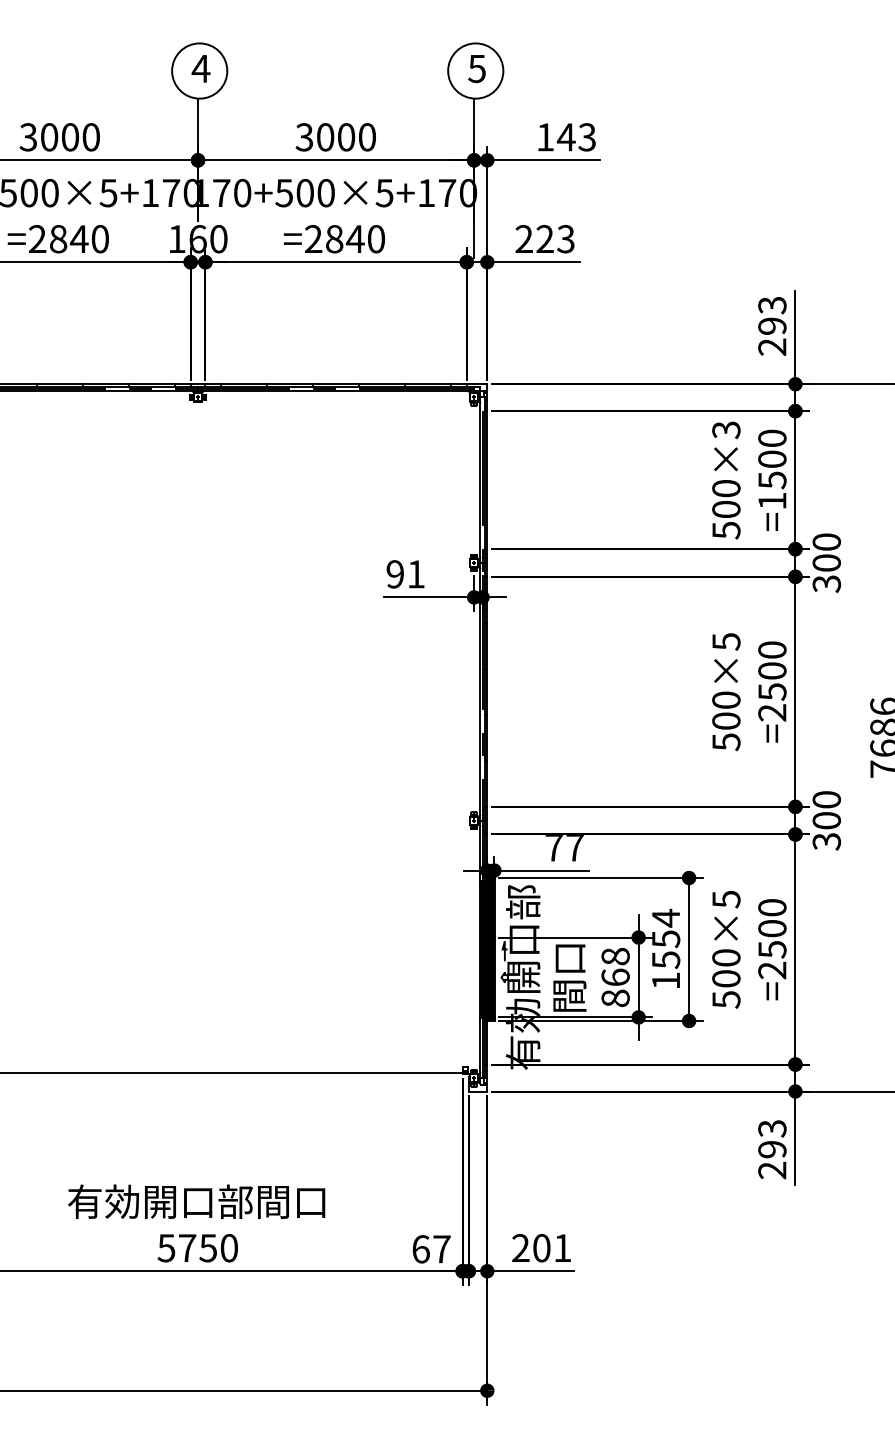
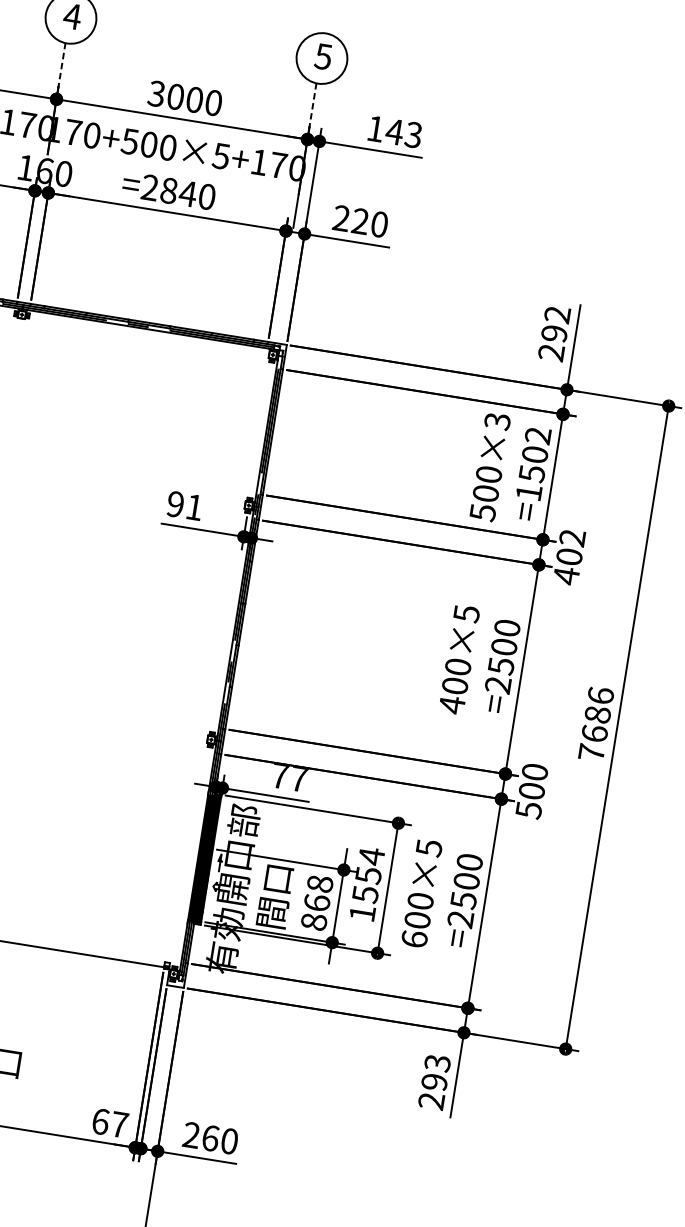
line: (198, 123) -> (62, 65), solid -> dashed
line: (474, 123) -> (313, 106), solid -> dashed
text: (565, 239) -> (379, 224), 223 -> 220
text: (772, 305) -> (557, 314), 293 -> 292
text: (772, 438) -> (538, 435), =1500 -> =1502
text: (826, 563) -> (569, 557), 300 -> 402
text: (726, 741) -> (452, 704), 500×5 -> 400×5
text: (826, 841) -> (528, 810), 300 -> 500
text: (726, 999) -> (414, 939), 500×5 -> 600×5
text: (552, 1248) -> (220, 1140), 201 -> 260

